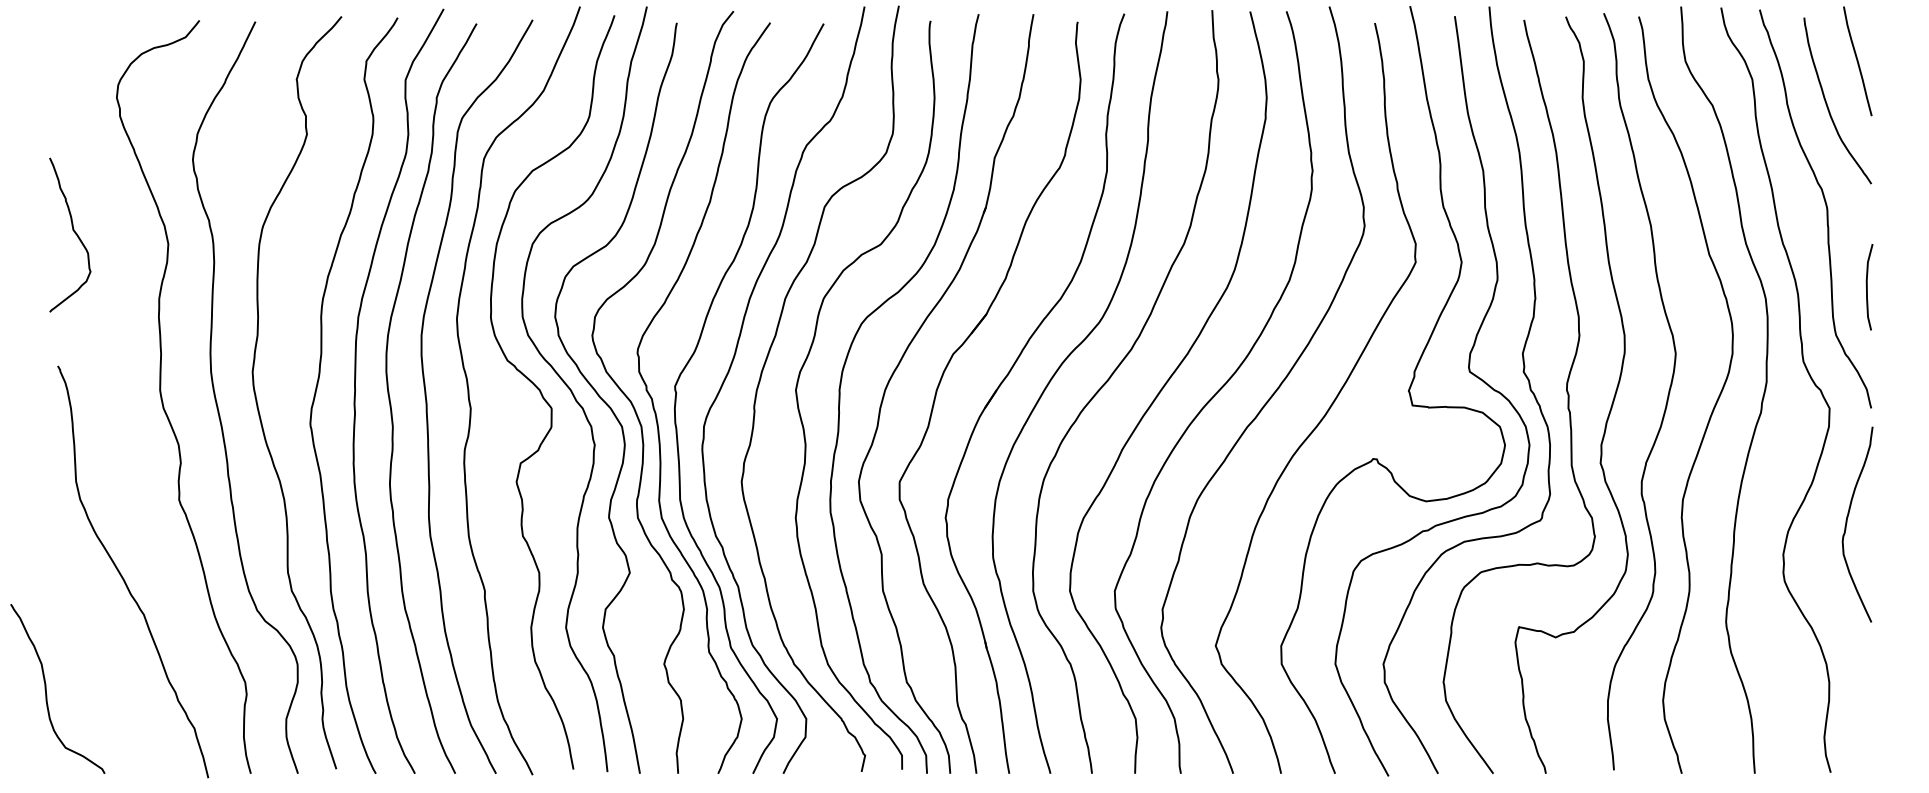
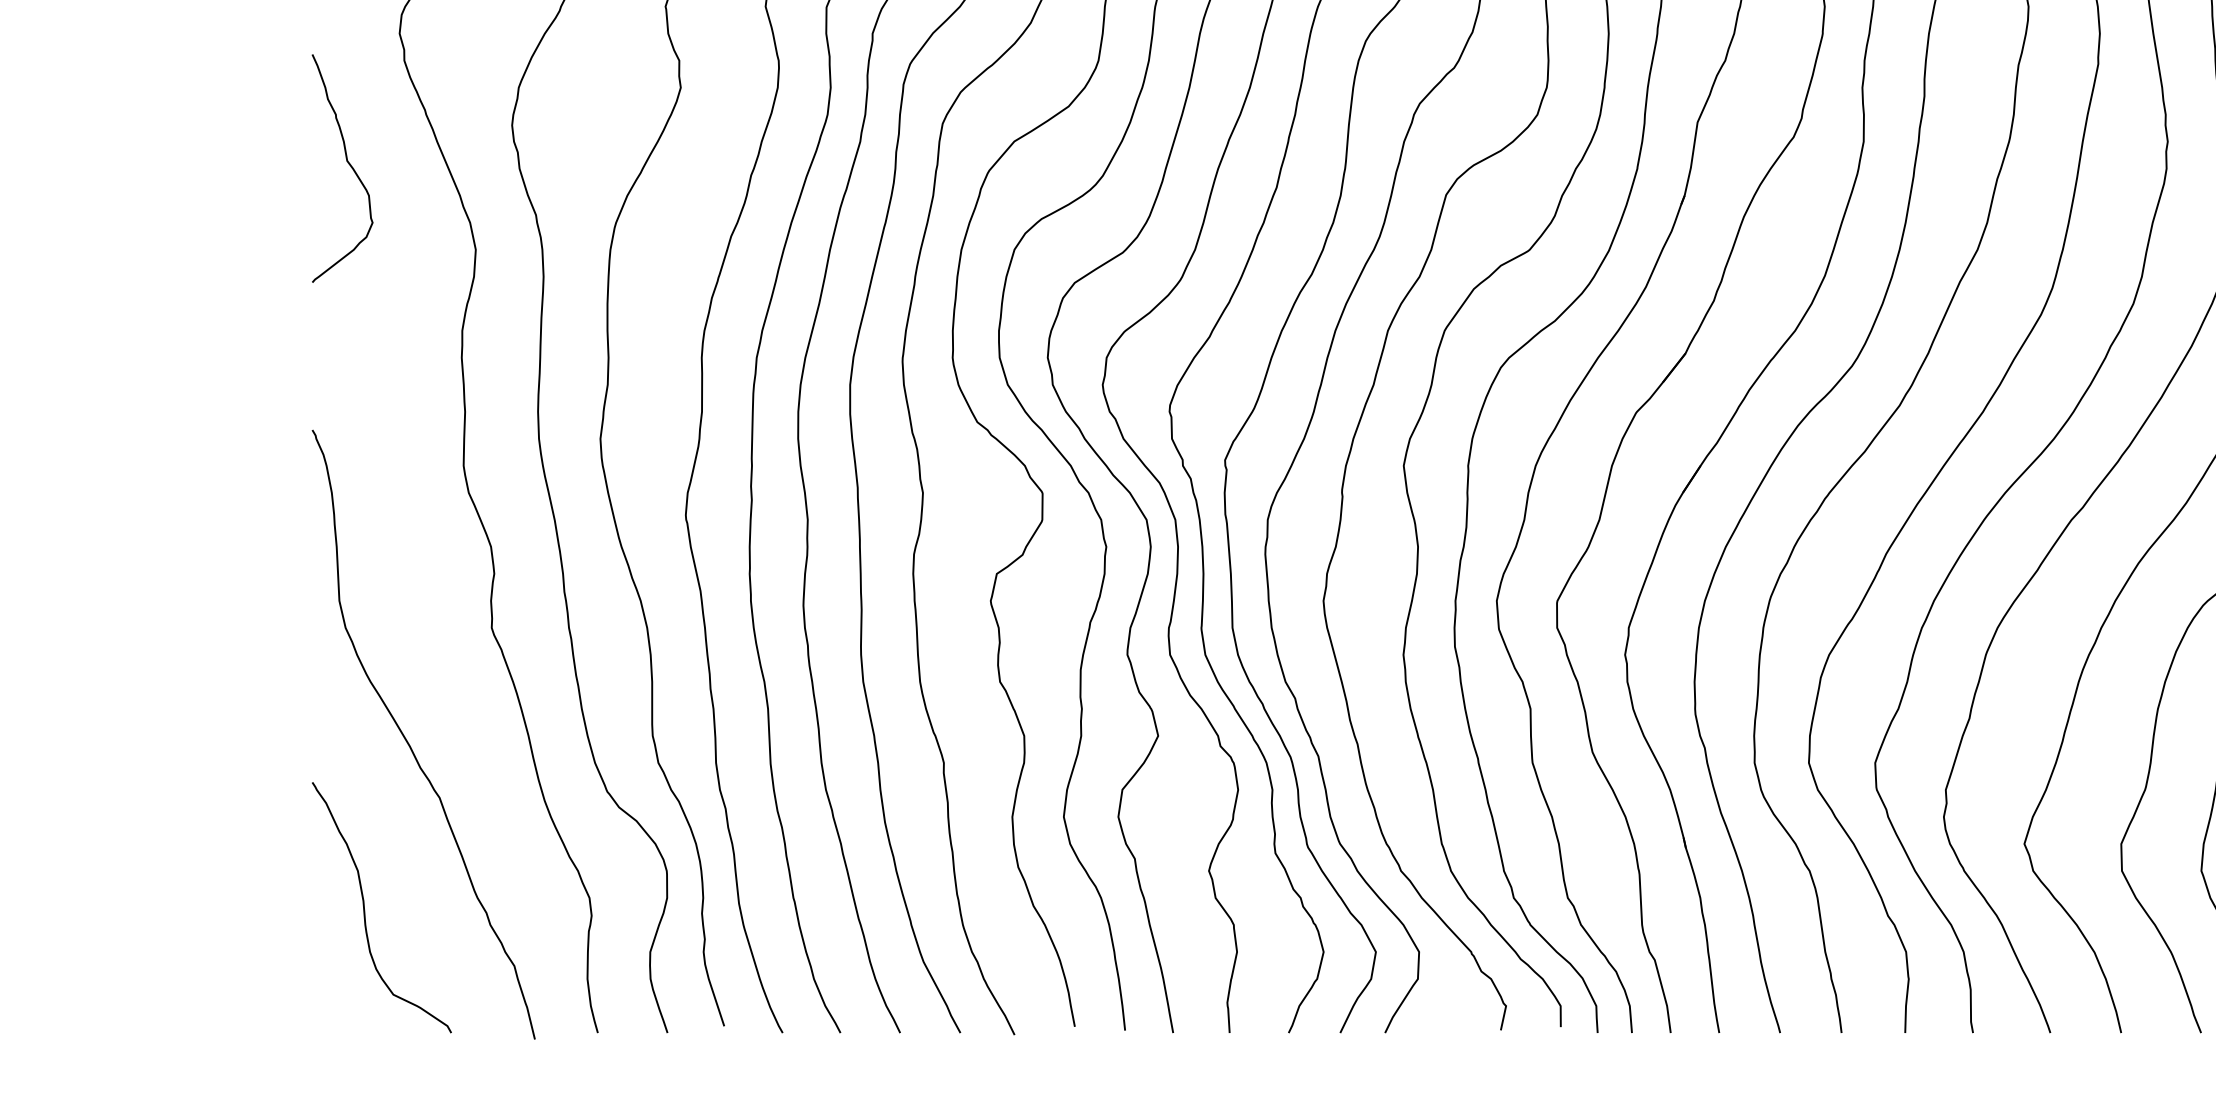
curve: (74, 233) -> (348, 166), moved
curve: (46, 688) -> (365, 906), moved

